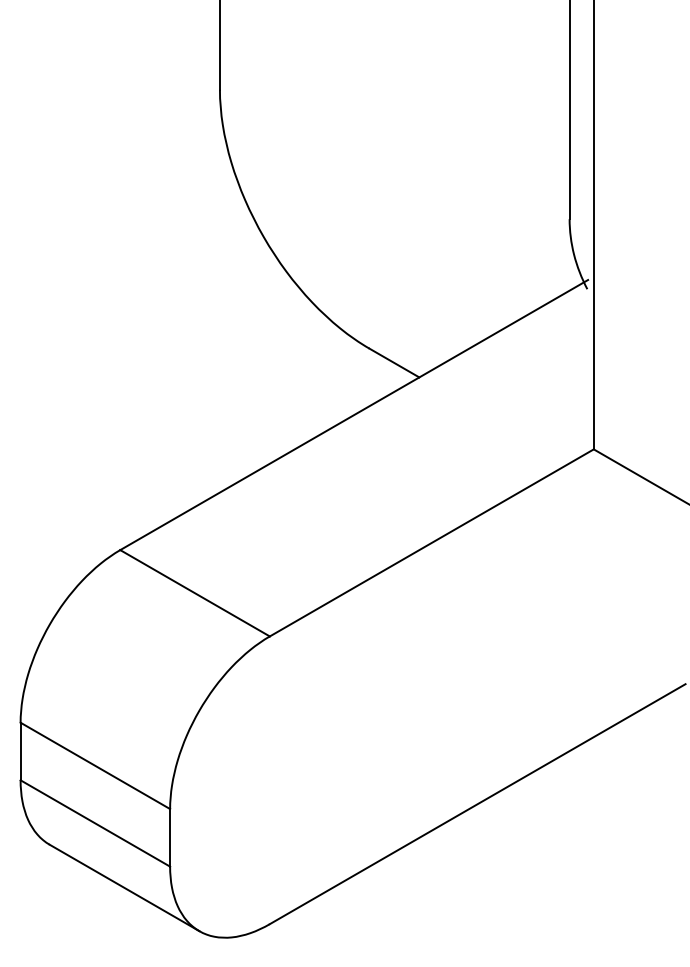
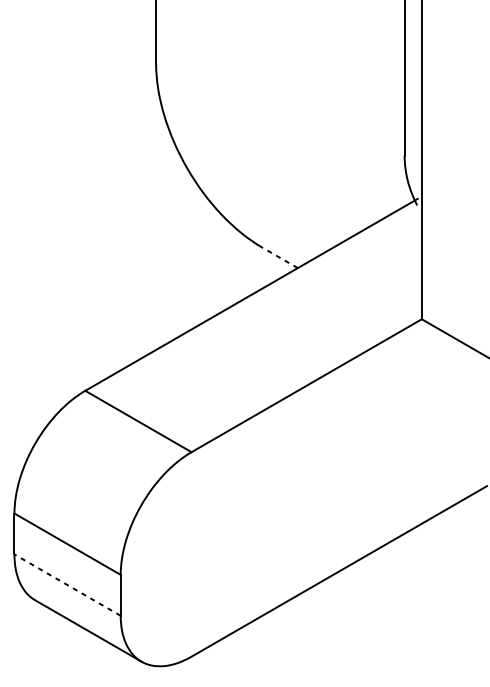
line: (394, 363) -> (280, 258), solid -> dashed
line: (94, 823) -> (66, 585), solid -> dashed

